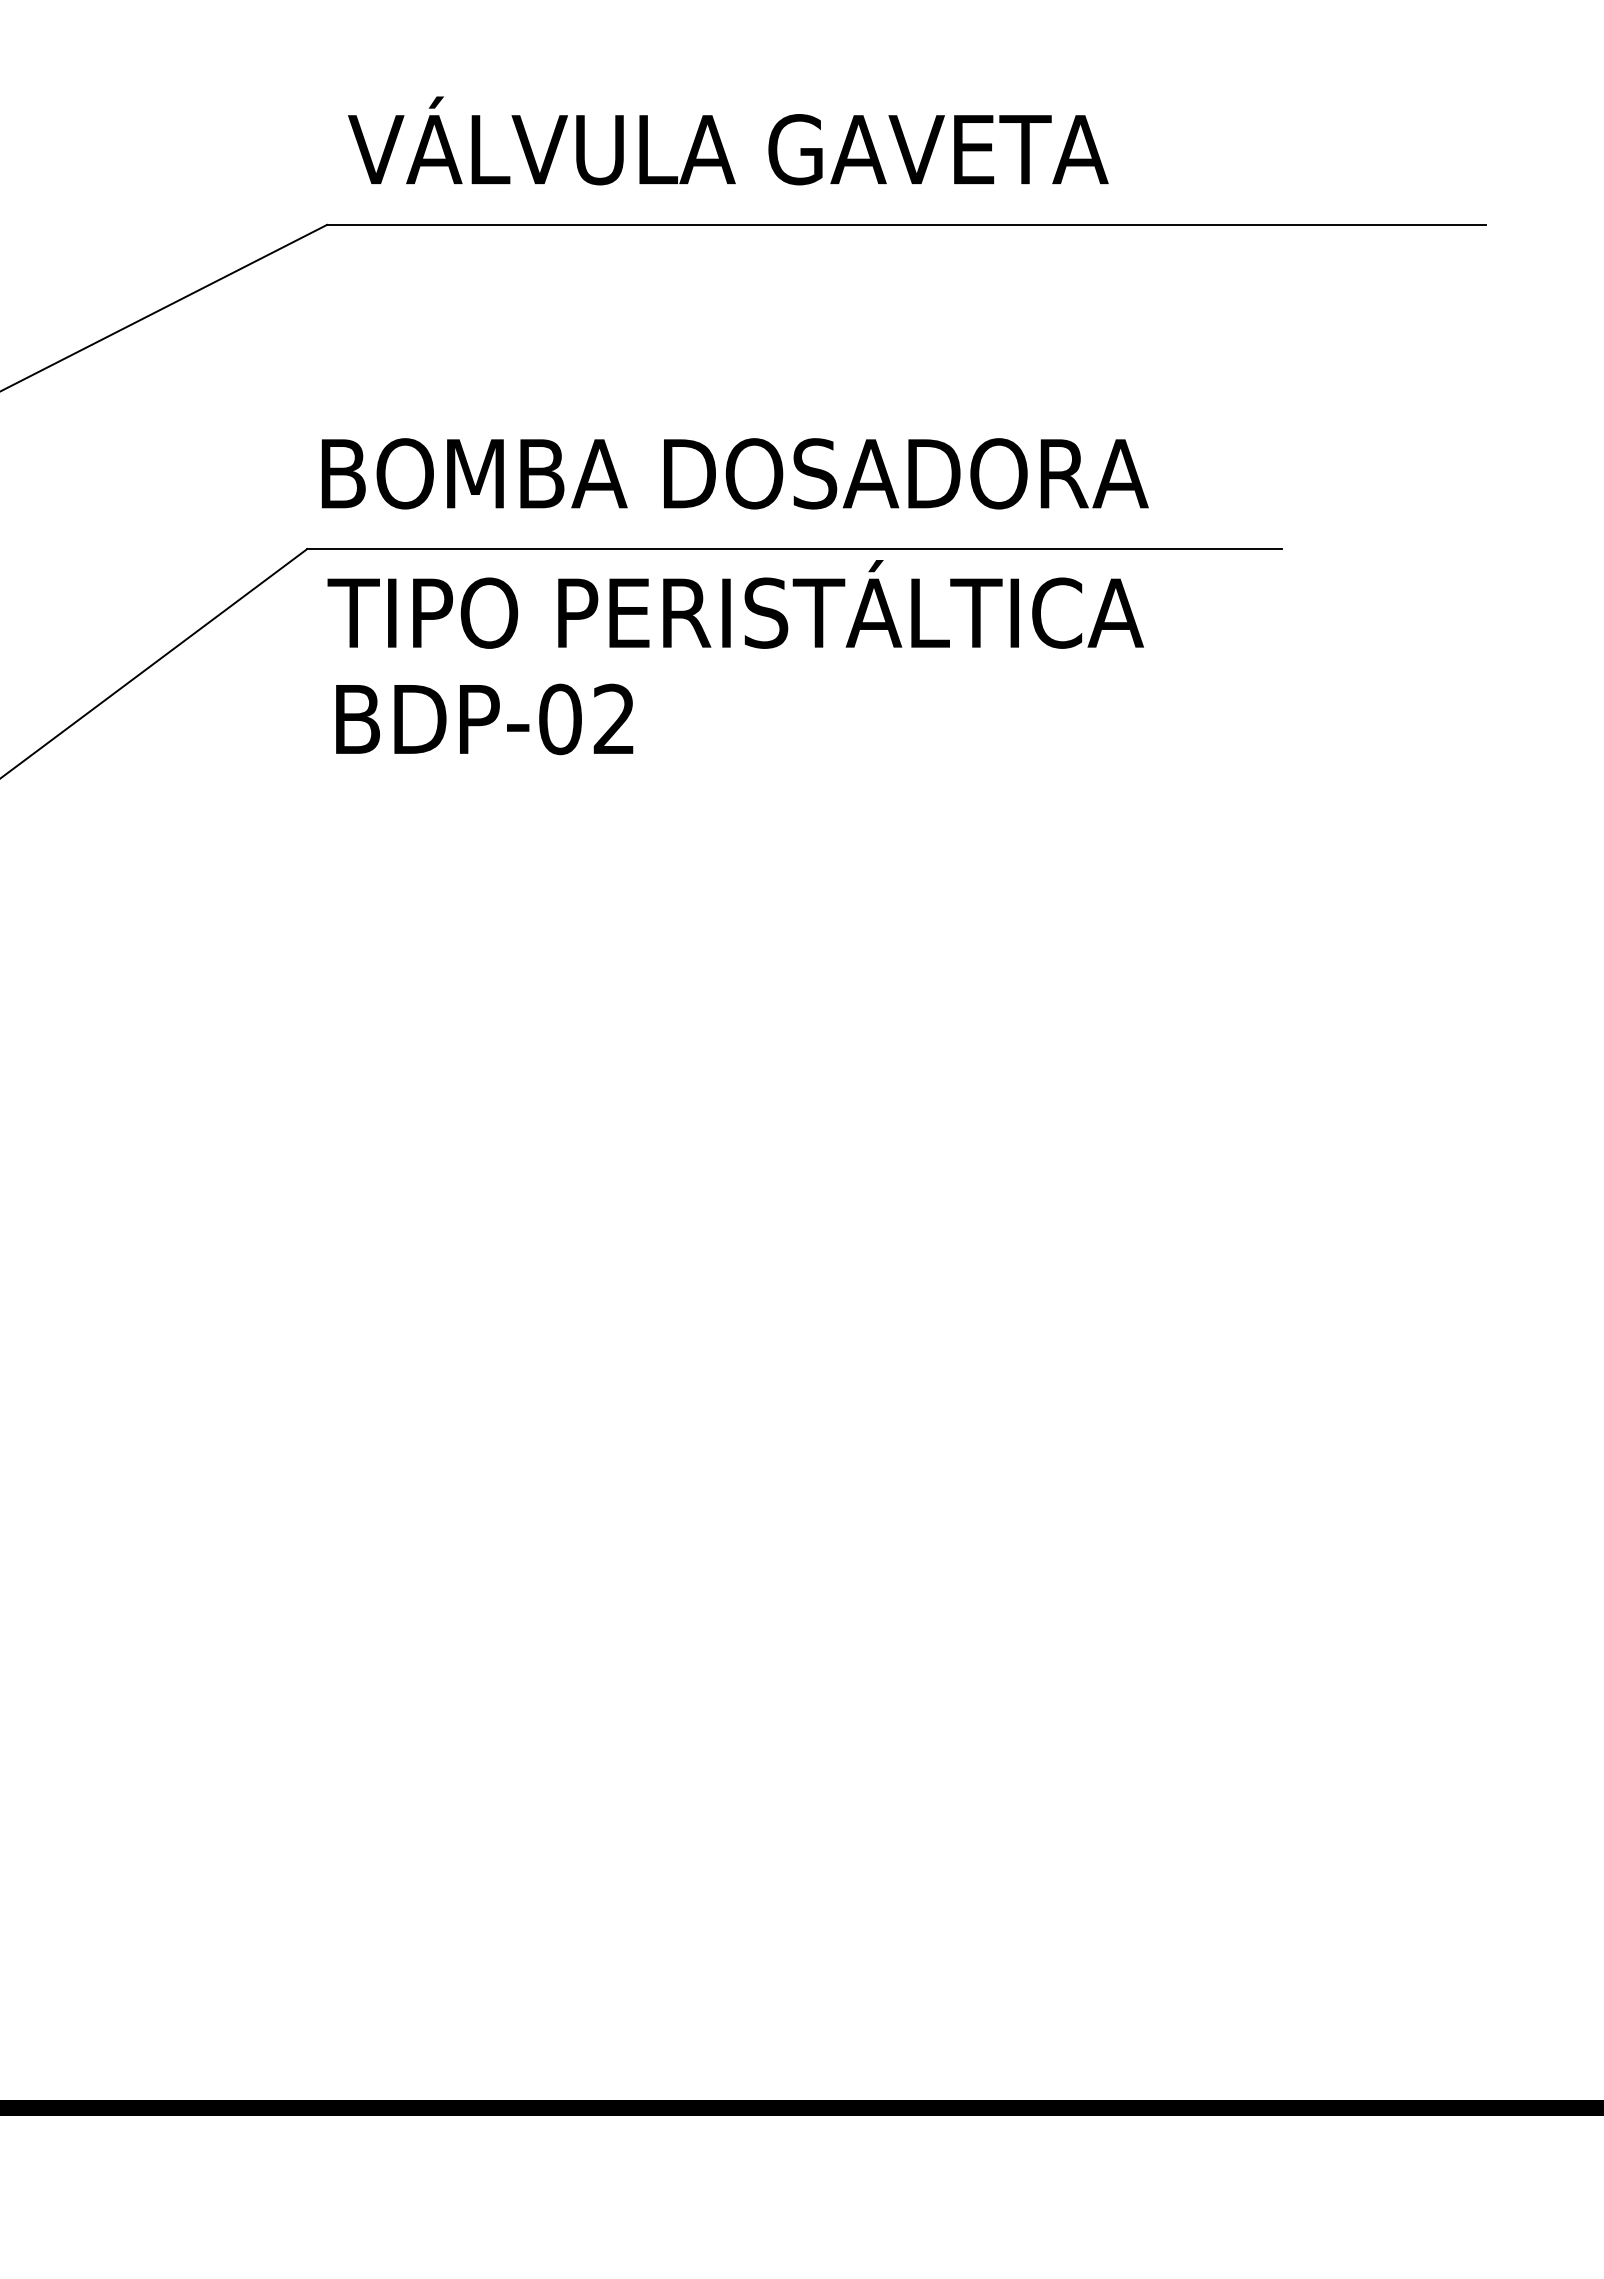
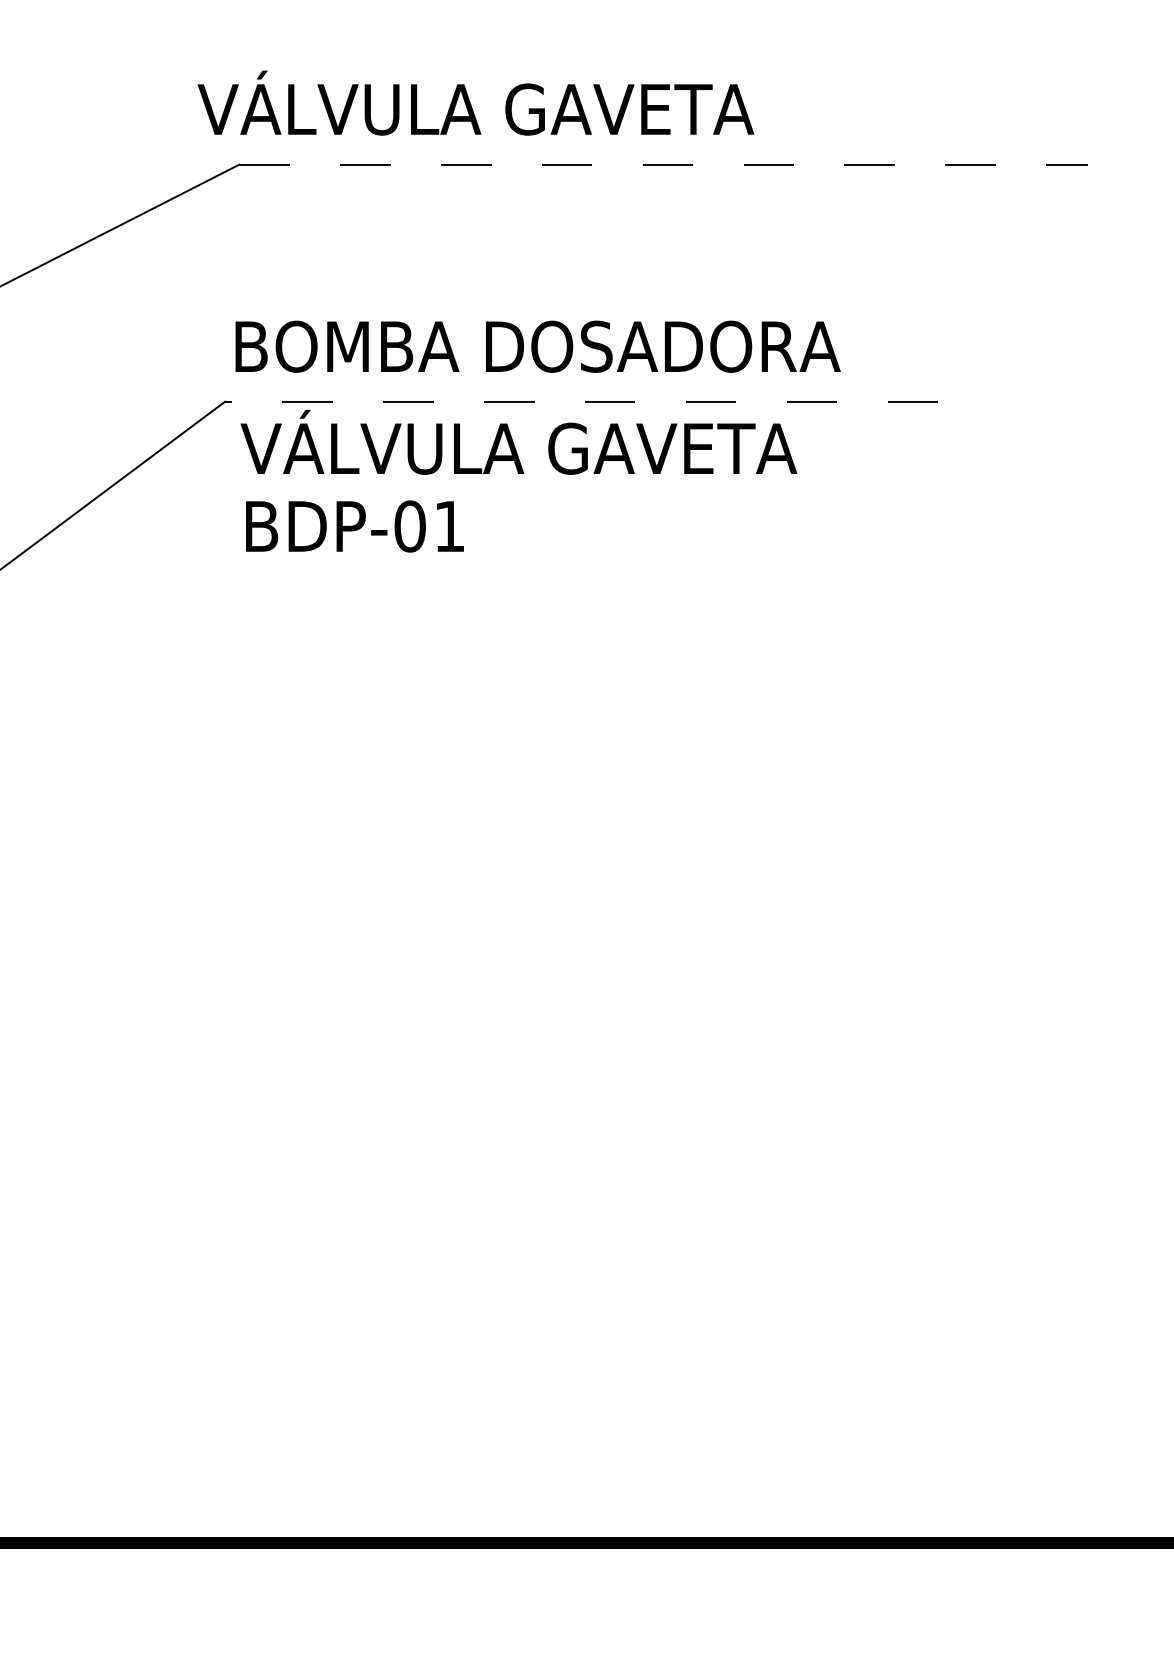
text: (728, 140) -> (476, 102), moved
line: (907, 224) -> (664, 164), solid -> dashed
line: (793, 548) -> (580, 401), solid -> dashed
text: (735, 604) -> (538, 442), TIPO PERISTÁLTICA -> VÁLVULA GAVETA
text: (613, 718) -> (449, 525), BDP-02 -> BDP-01

